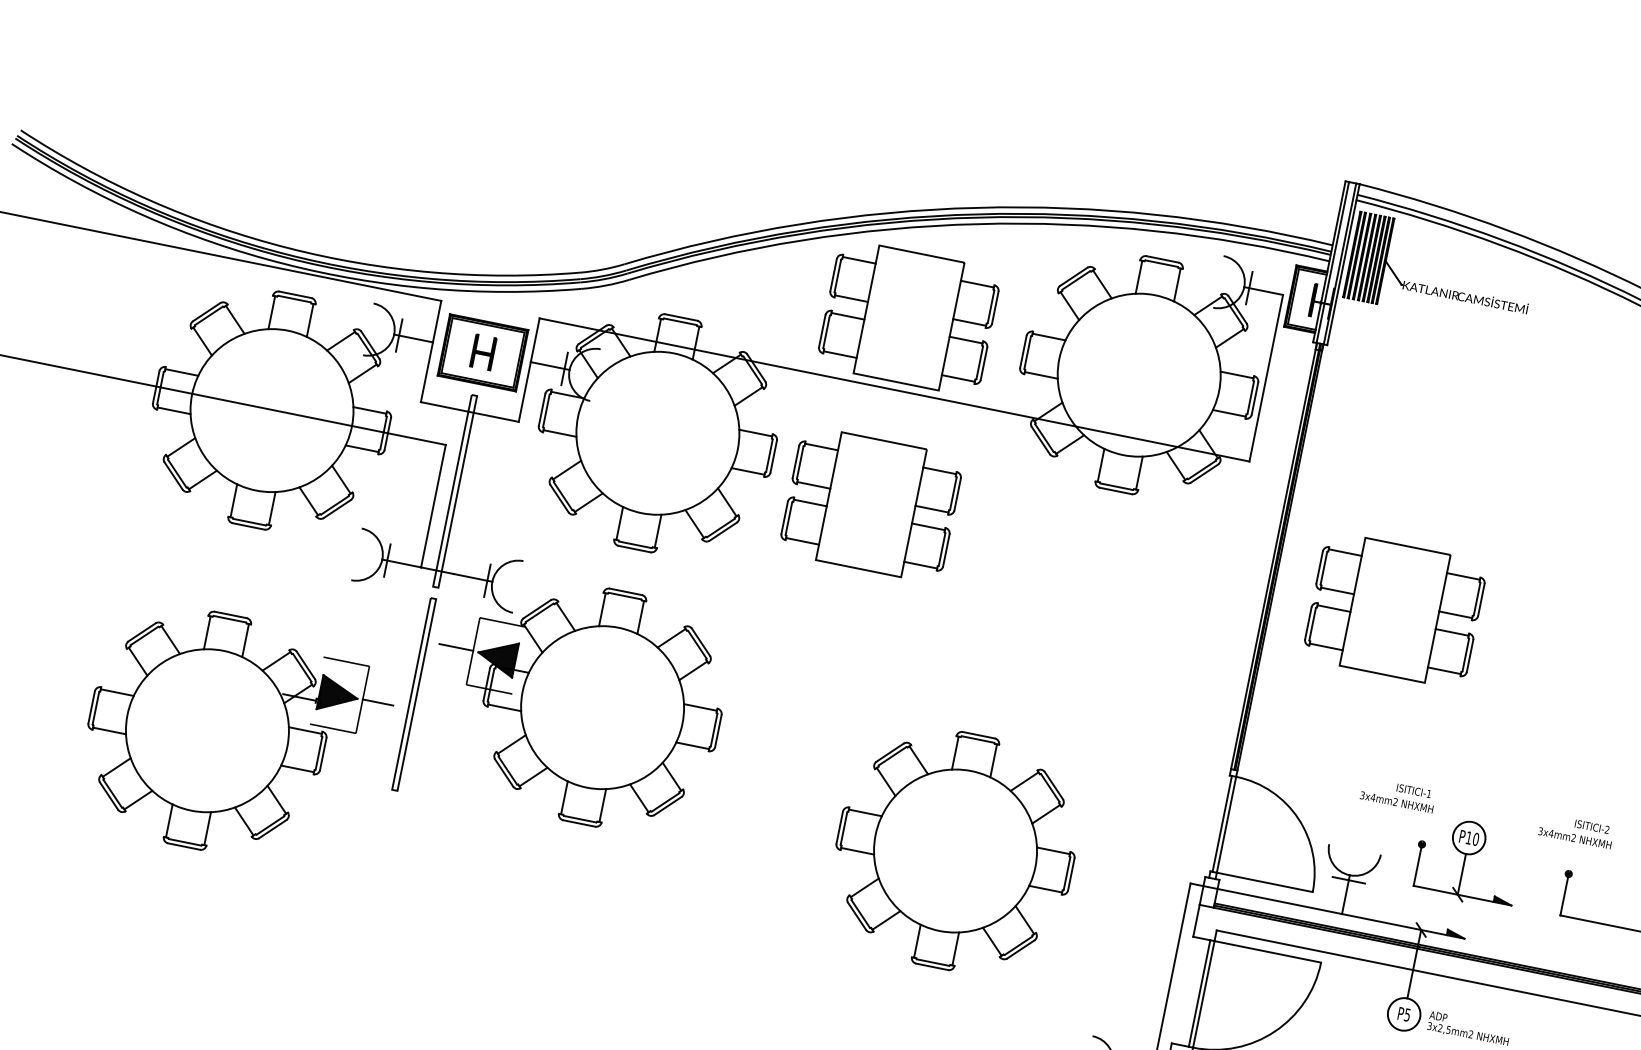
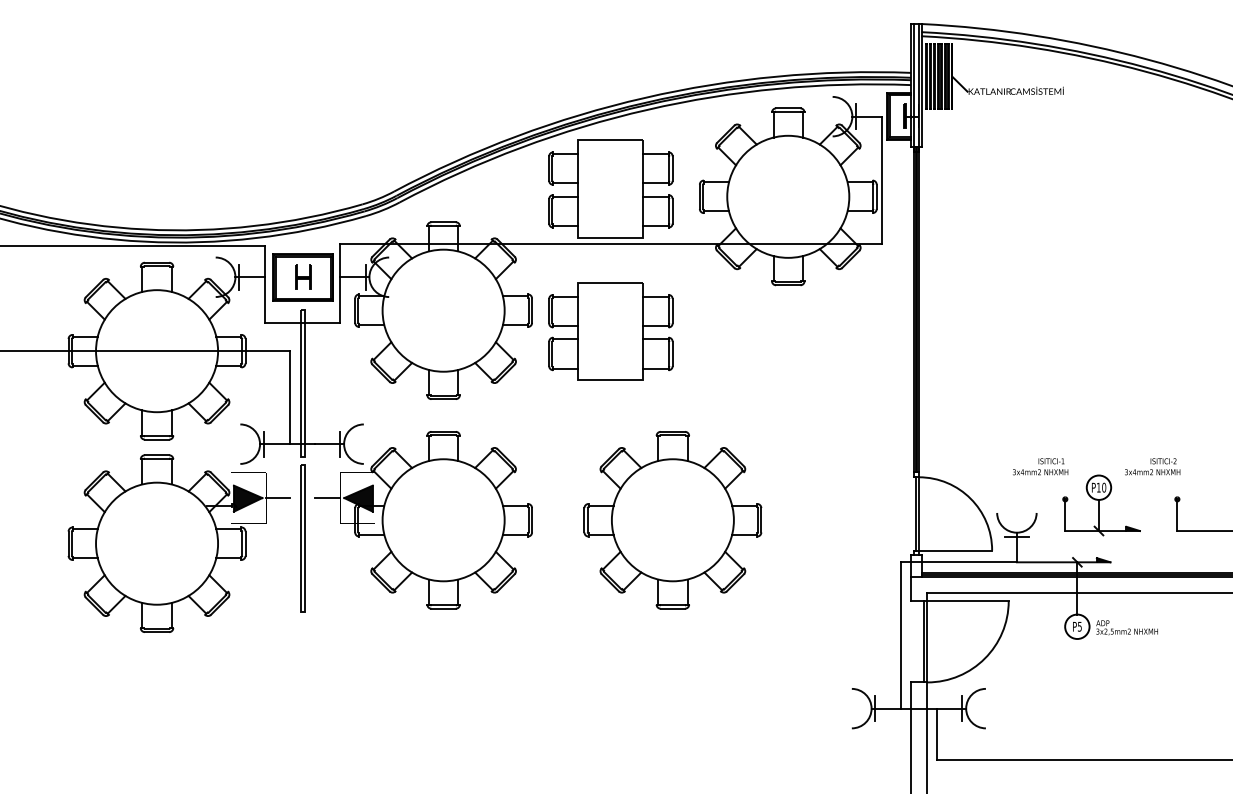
part: (1394, 610) -> (1010, 331), removed
part: (235, 736) -> (178, 543), moved
text: (1576, 830) -> (1152, 466), moved
part: (954, 851) -> (672, 520), moved

